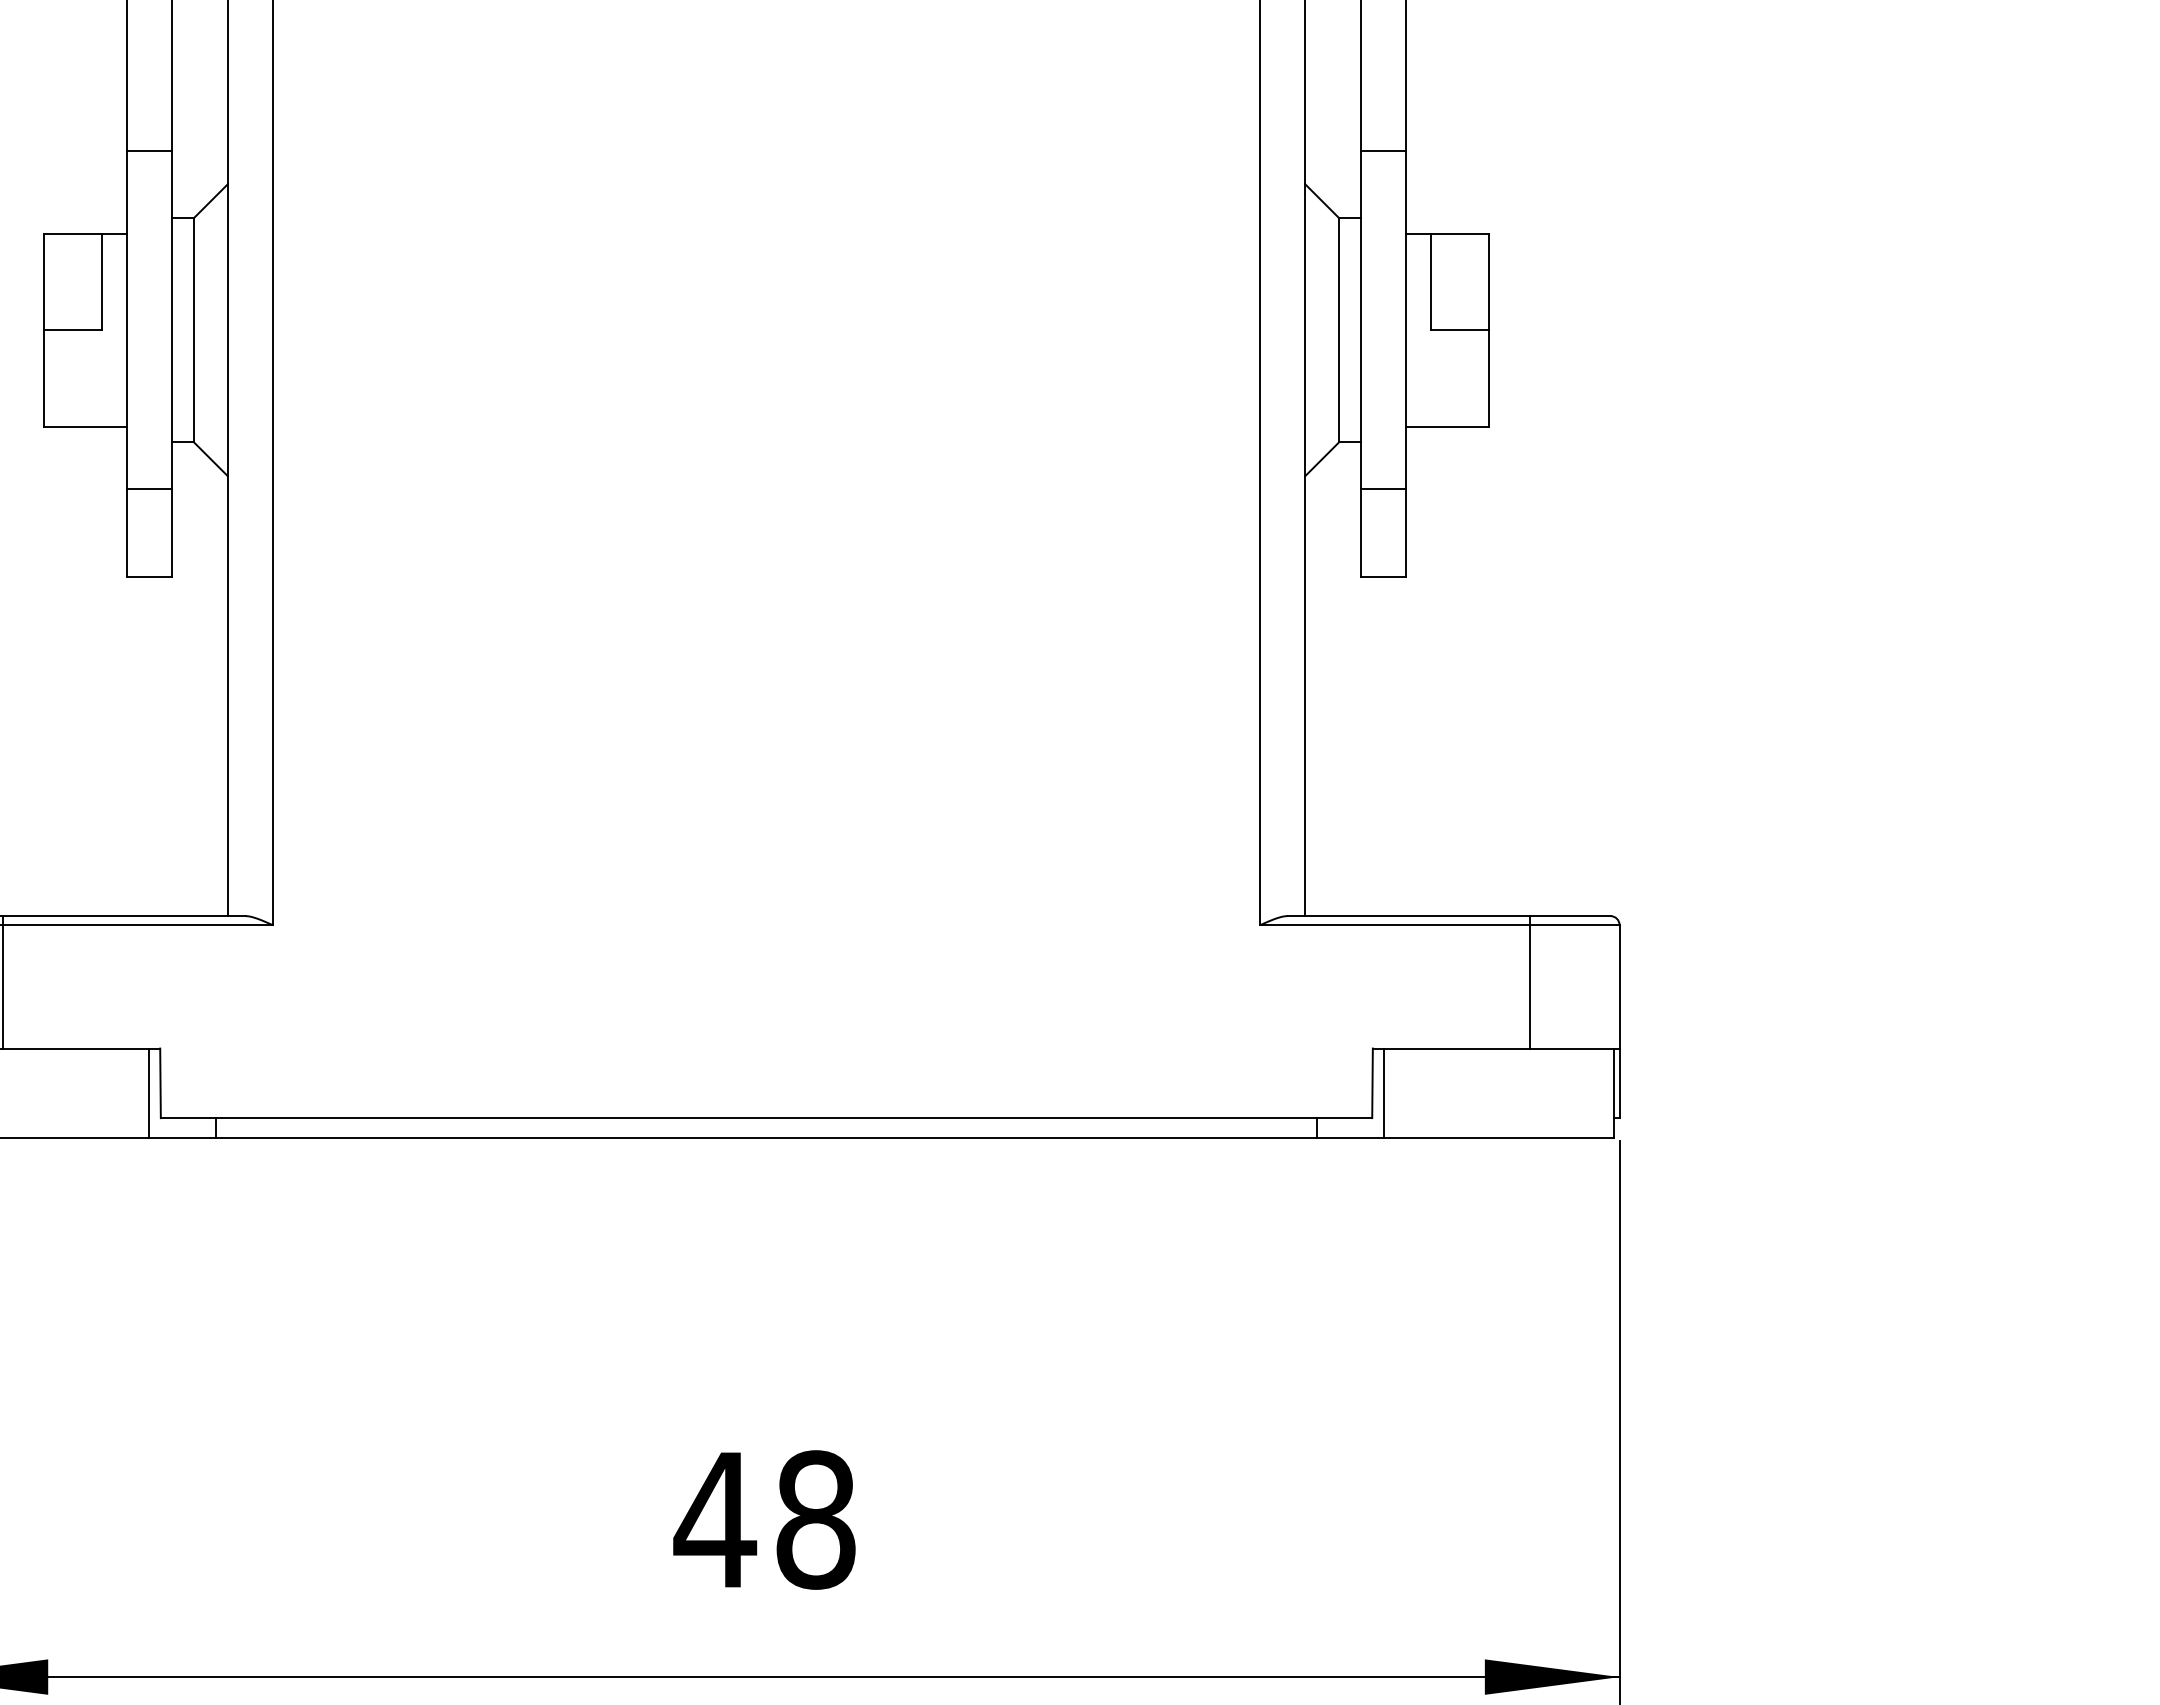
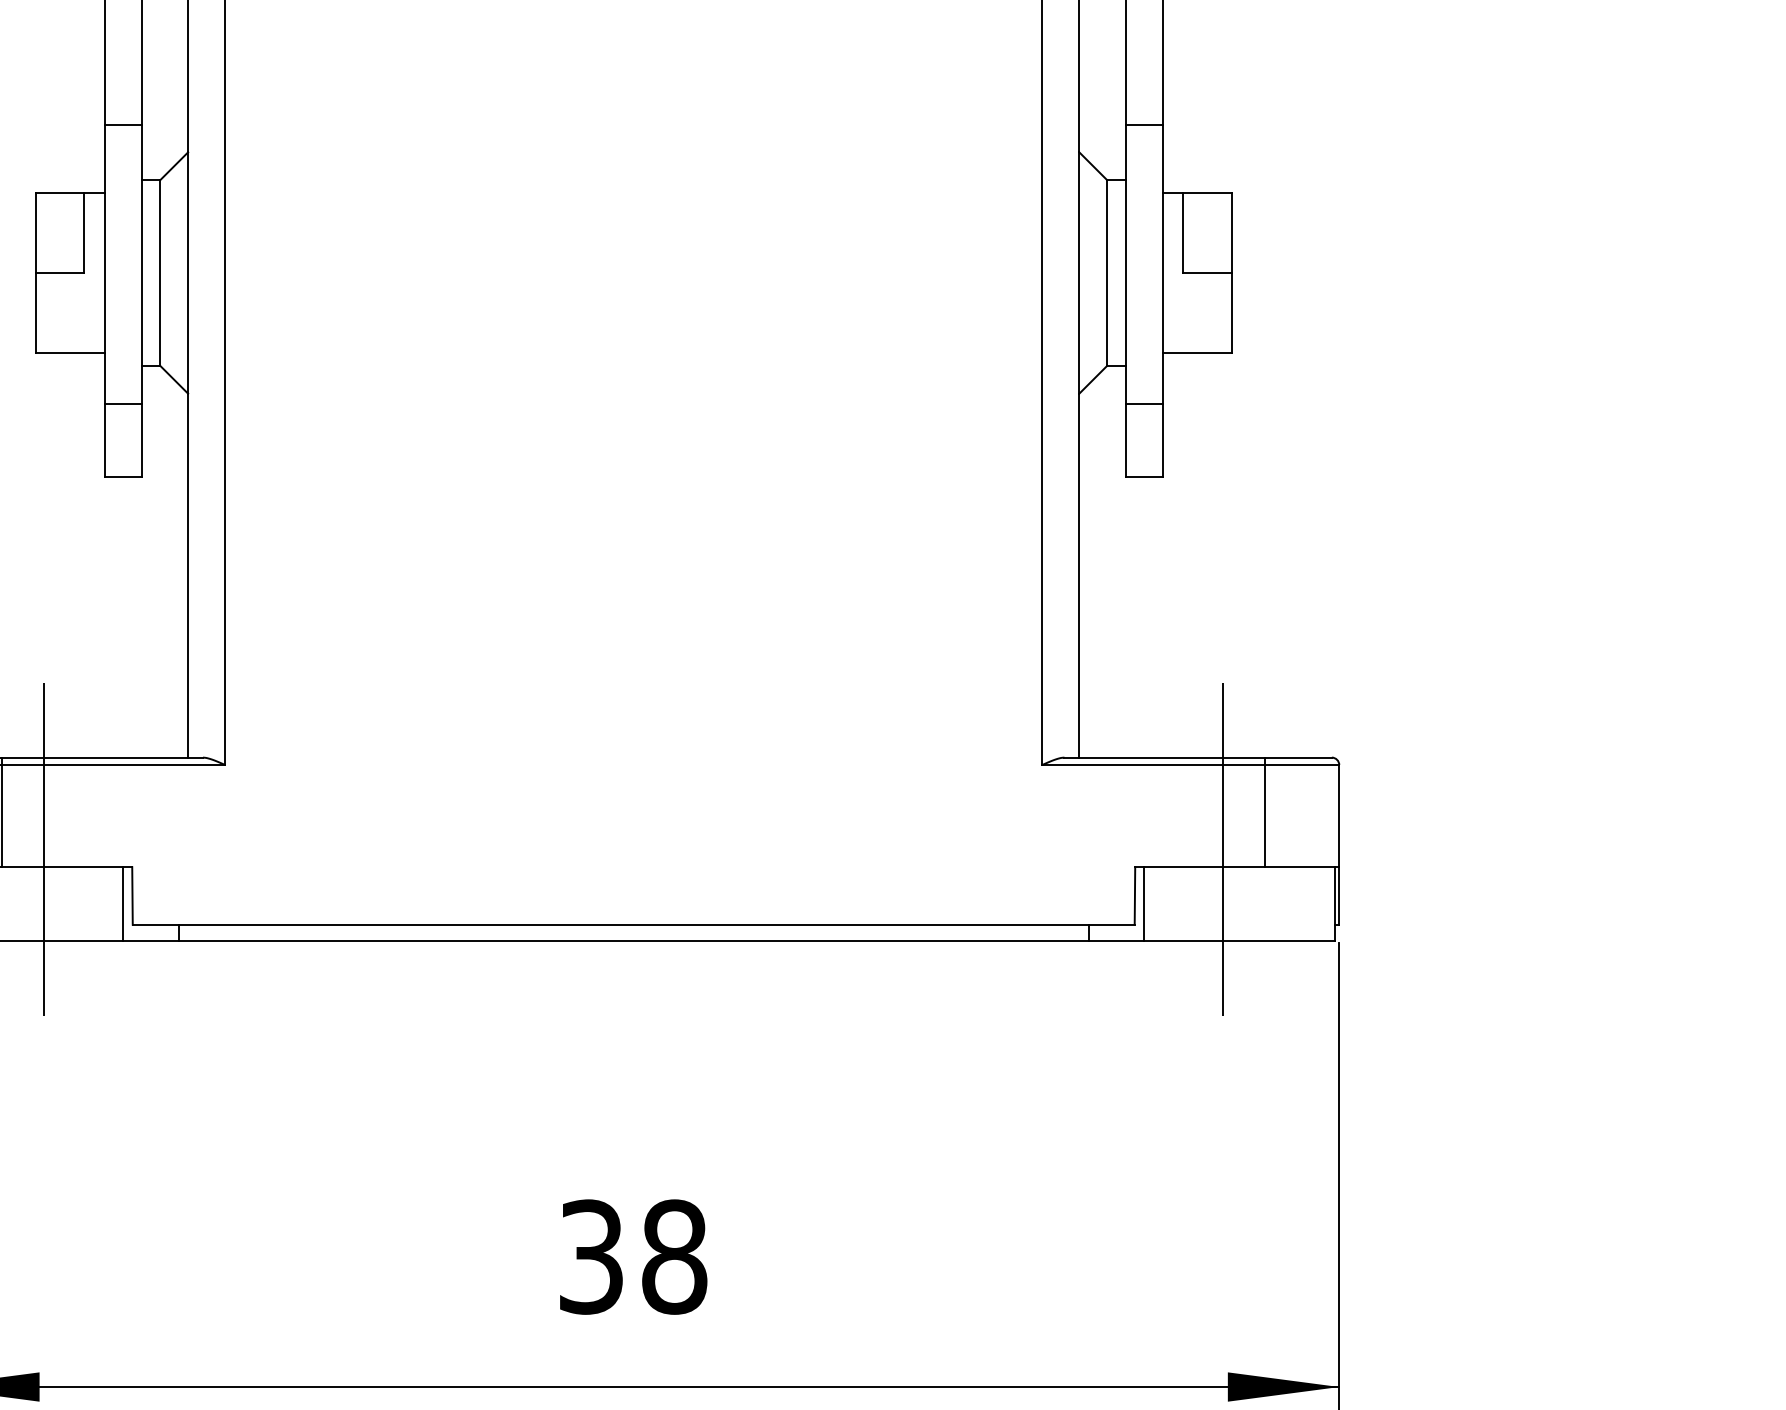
line: (53, 1027) -> (43, 849), added
line: (1479, 1027) -> (1223, 849), added
text: (715, 1519) -> (591, 1256), 48 -> 38

